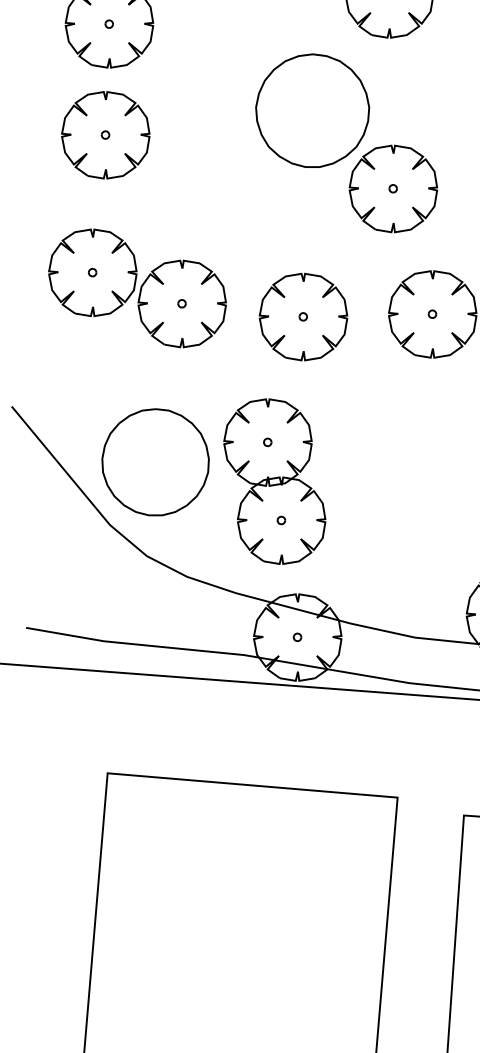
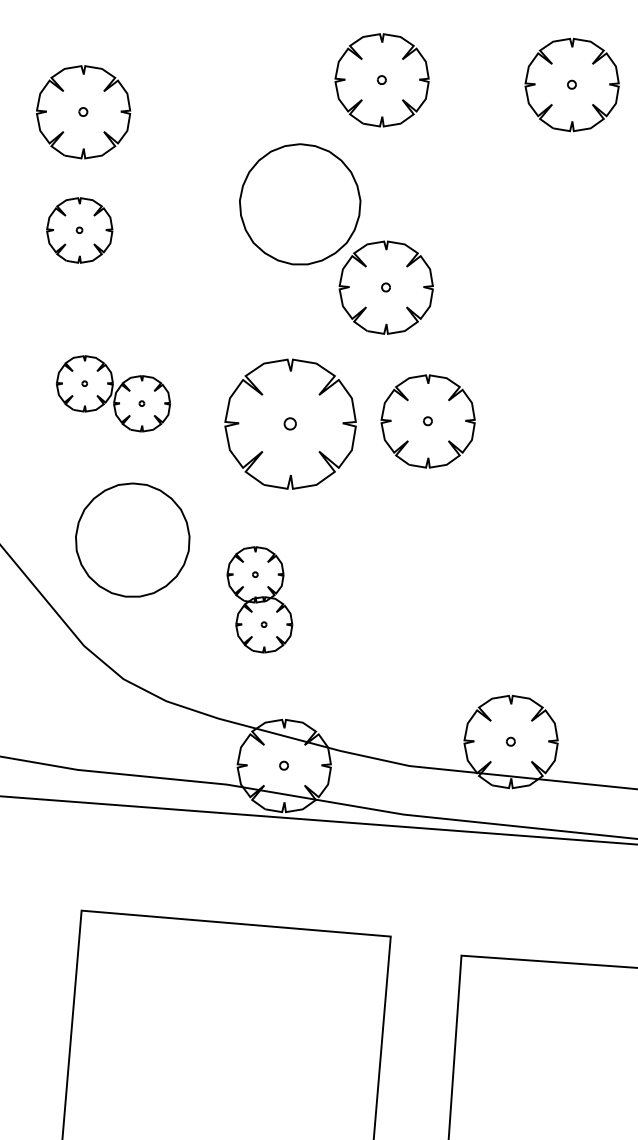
part: (105, 135) -> (79, 230), size x0.7
part: (137, 288) -> (113, 393), size x0.6
part: (302, 317) -> (289, 424), size x1.4
part: (155, 461) -> (132, 539), moved
part: (274, 481) -> (259, 599), size x0.6

